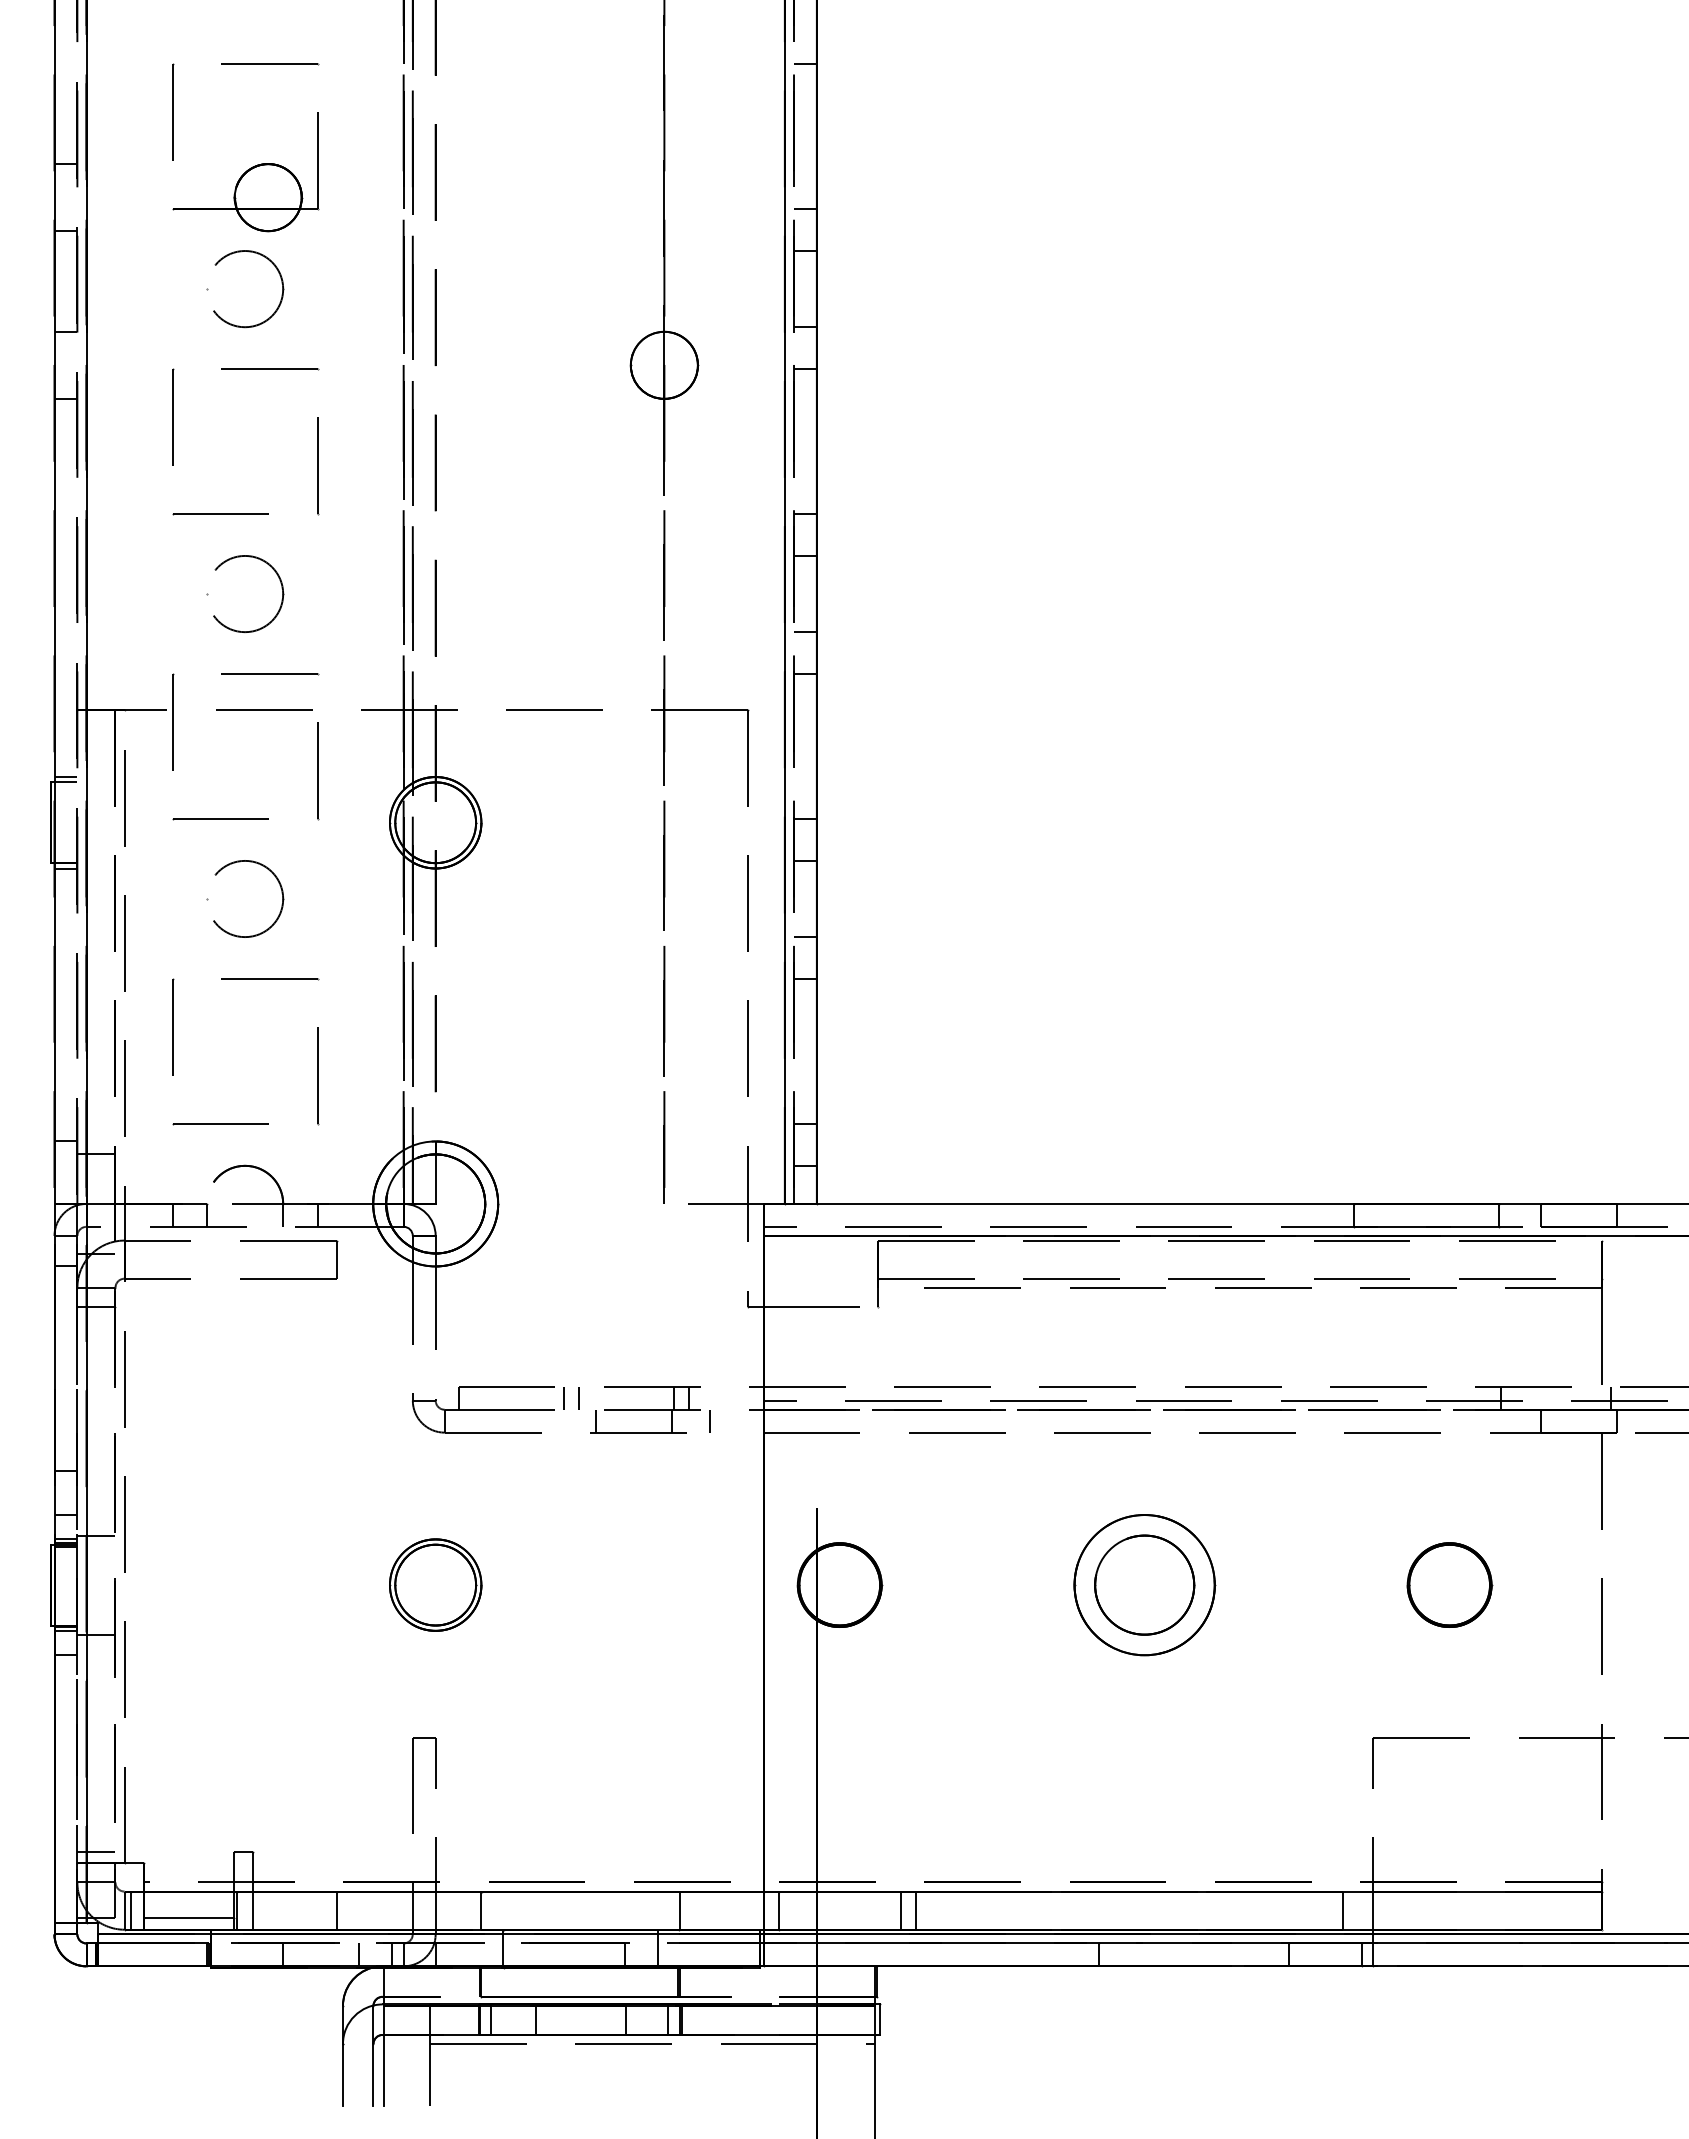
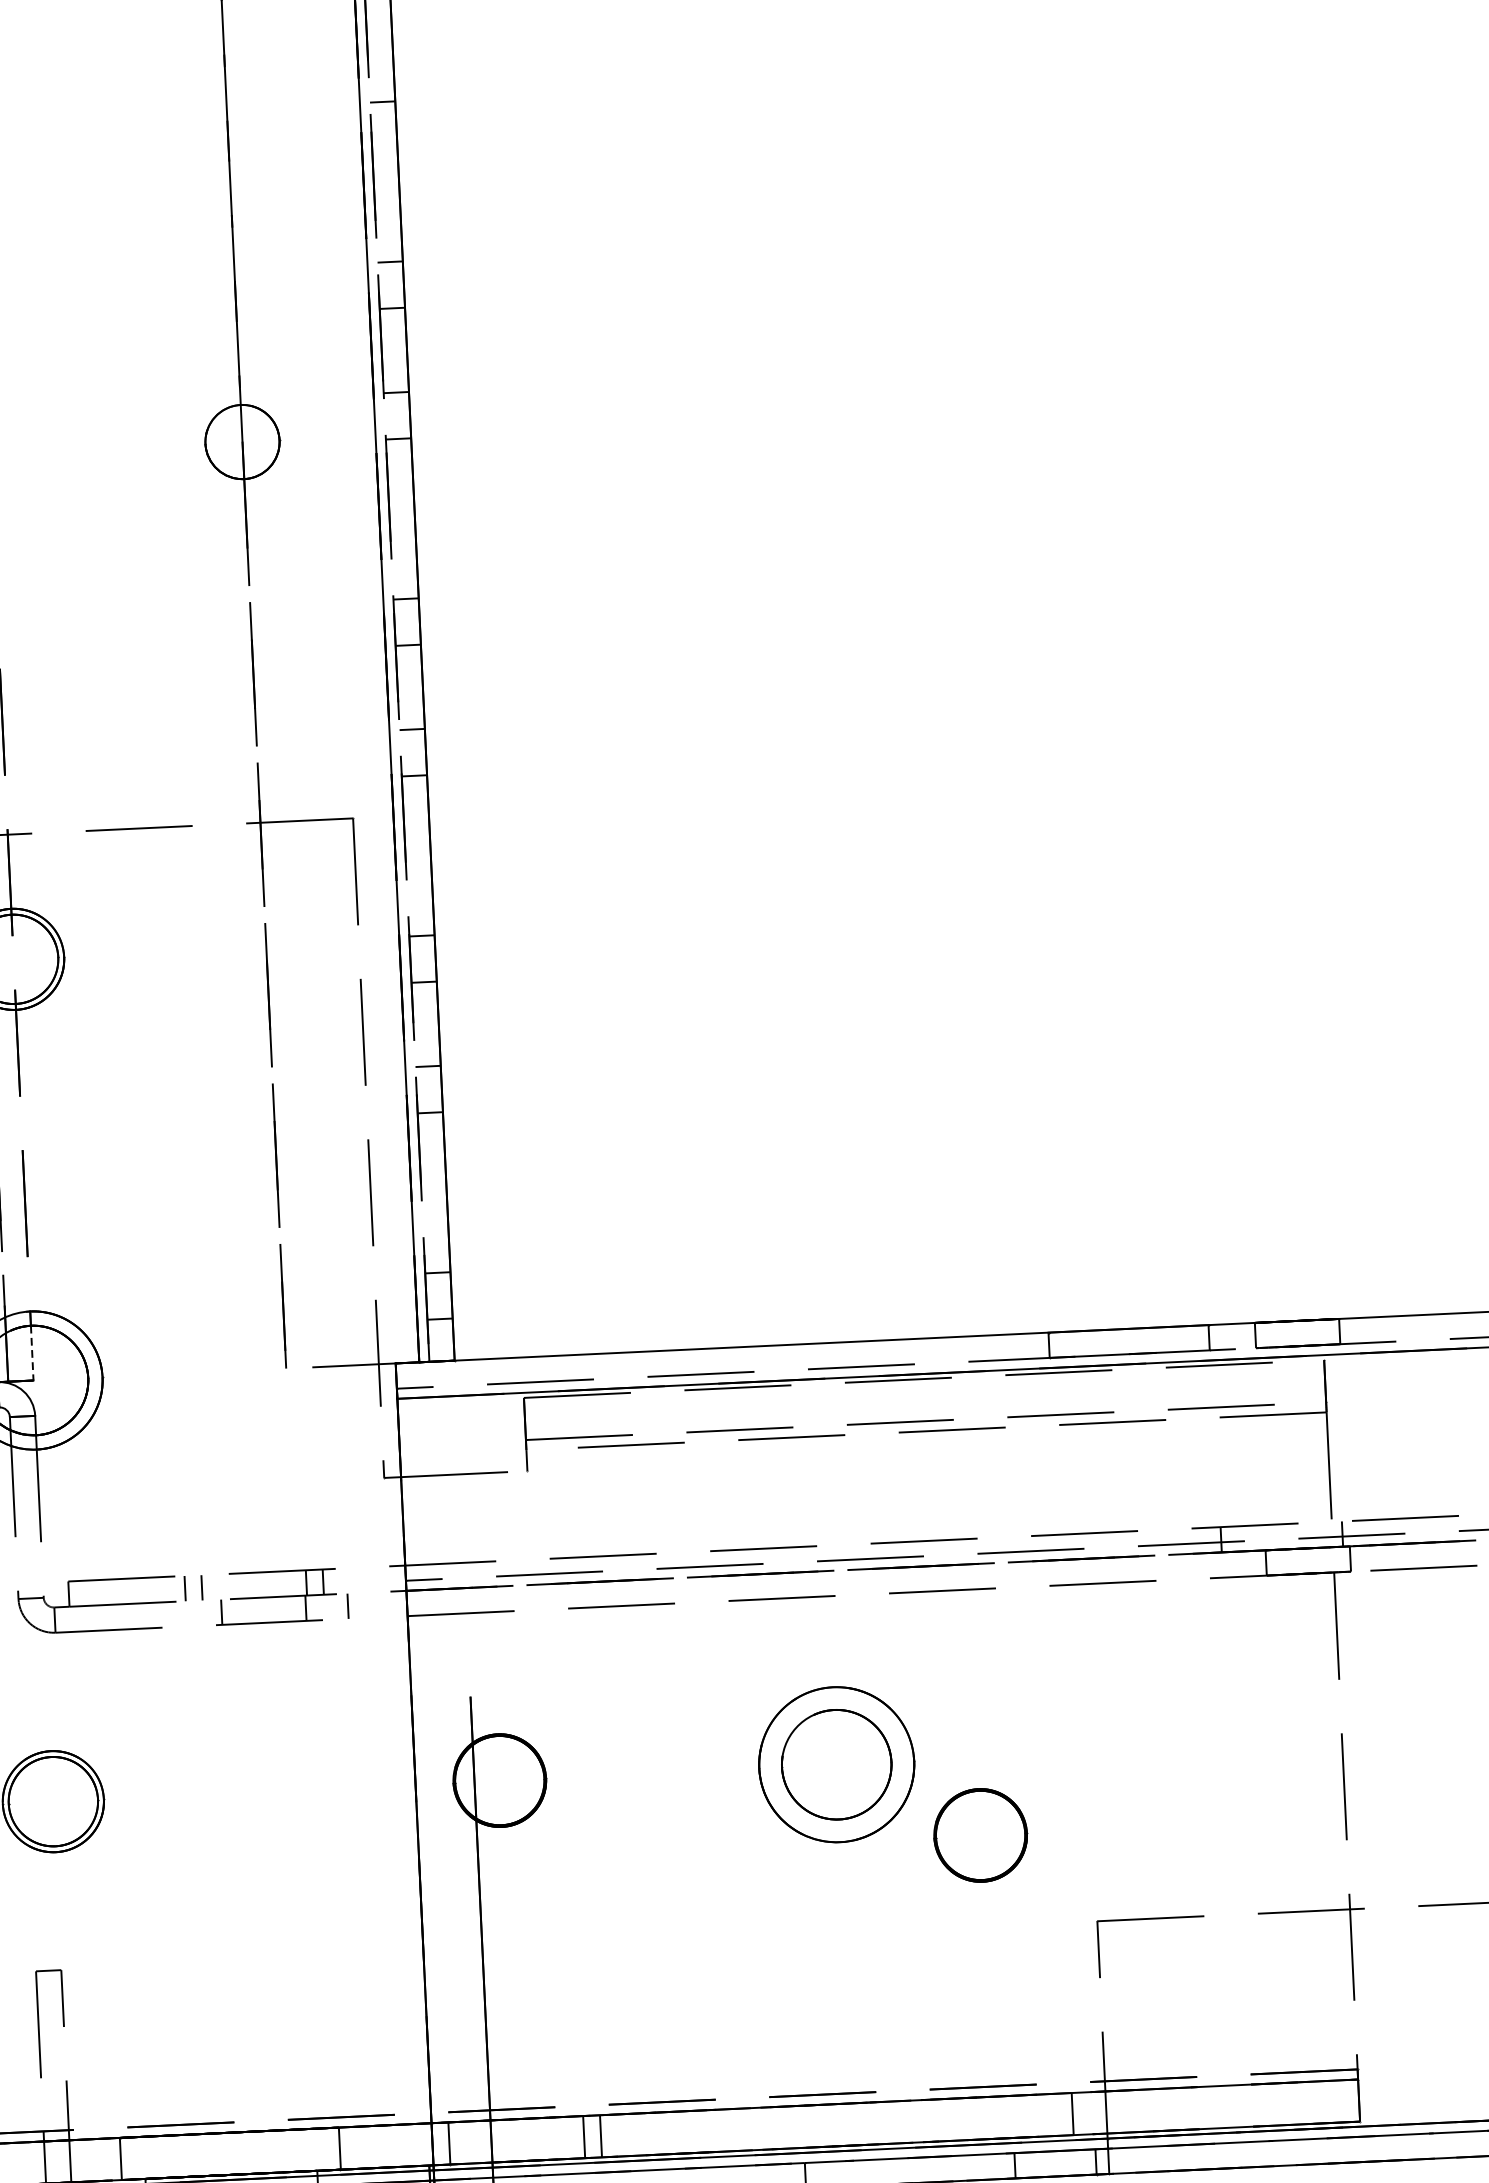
line: (435, 1179) -> (32, 1353), solid -> dashed
part: (1449, 1584) -> (980, 1834), moved

